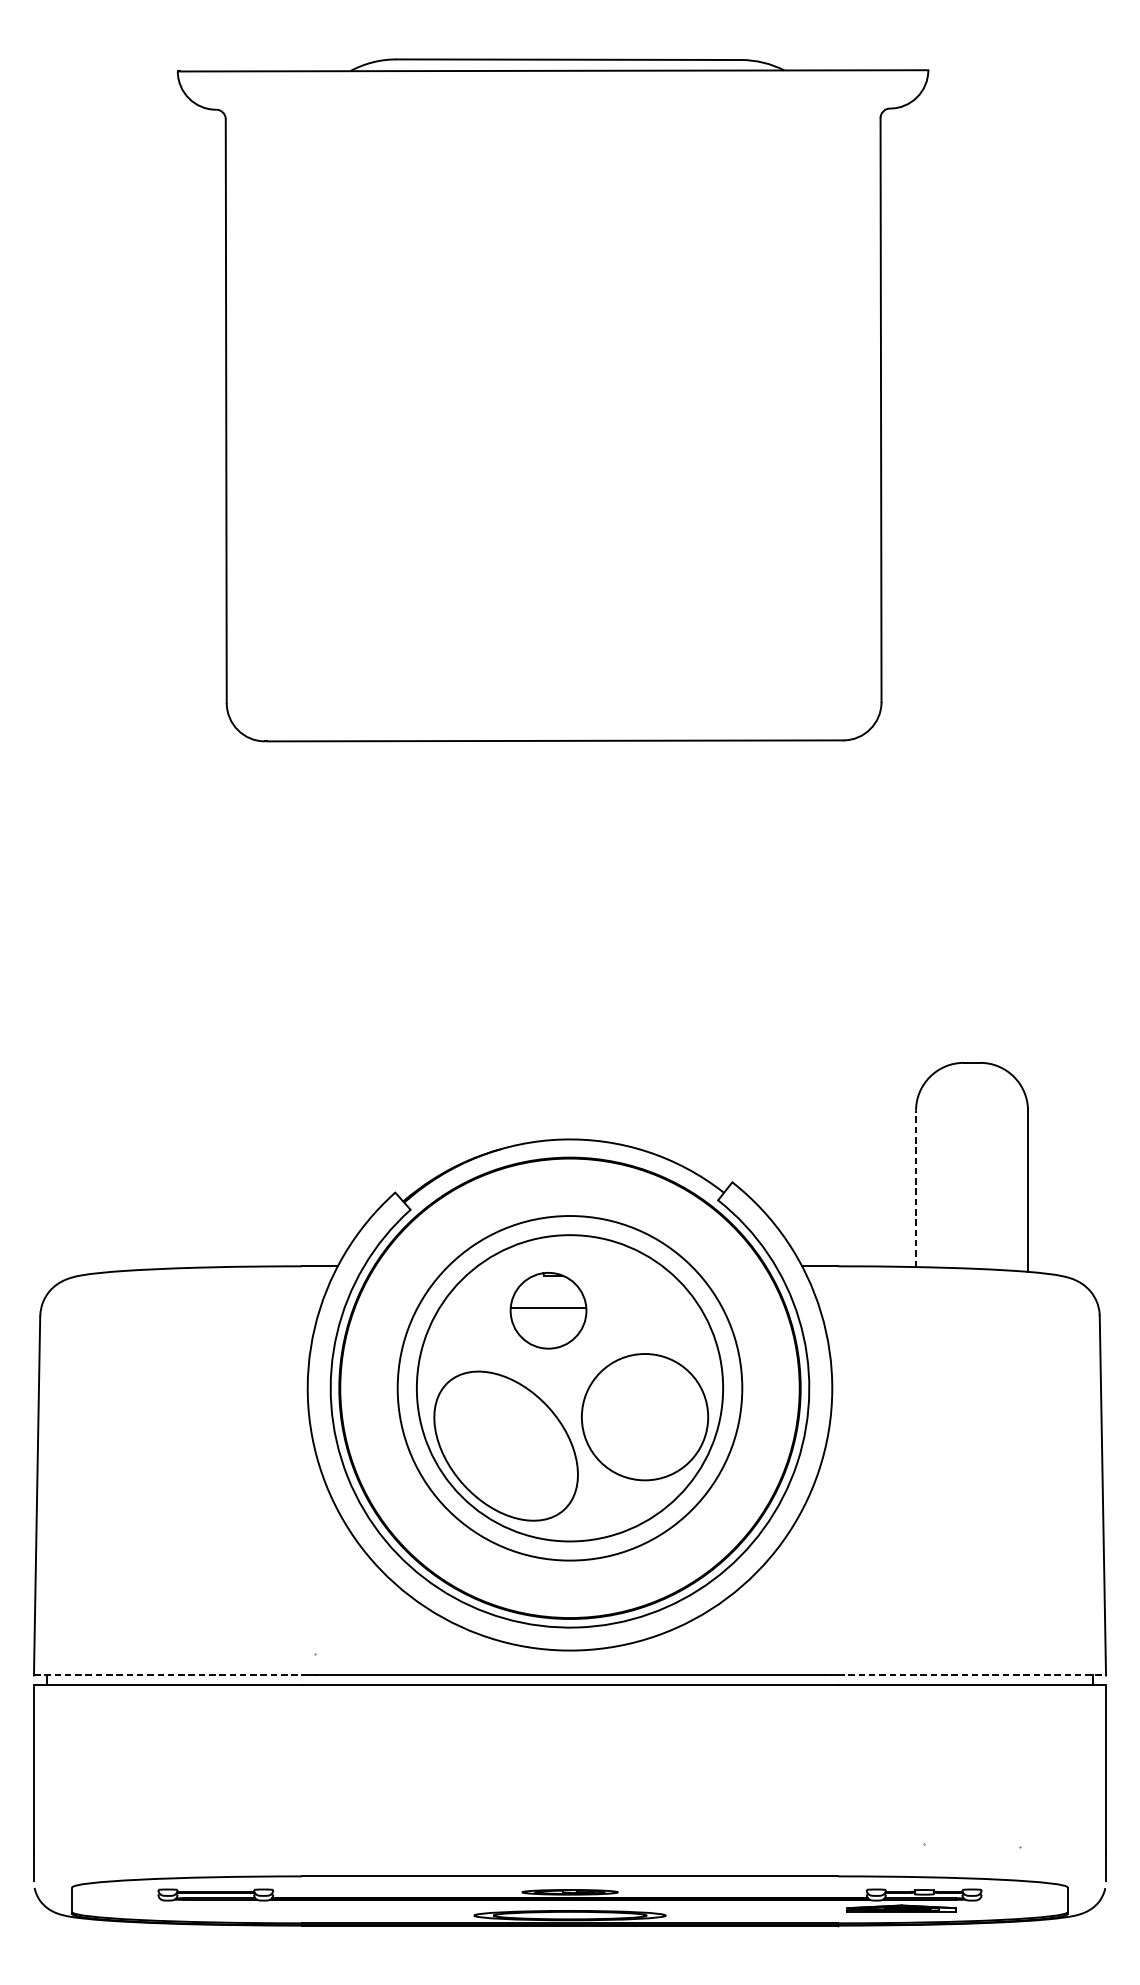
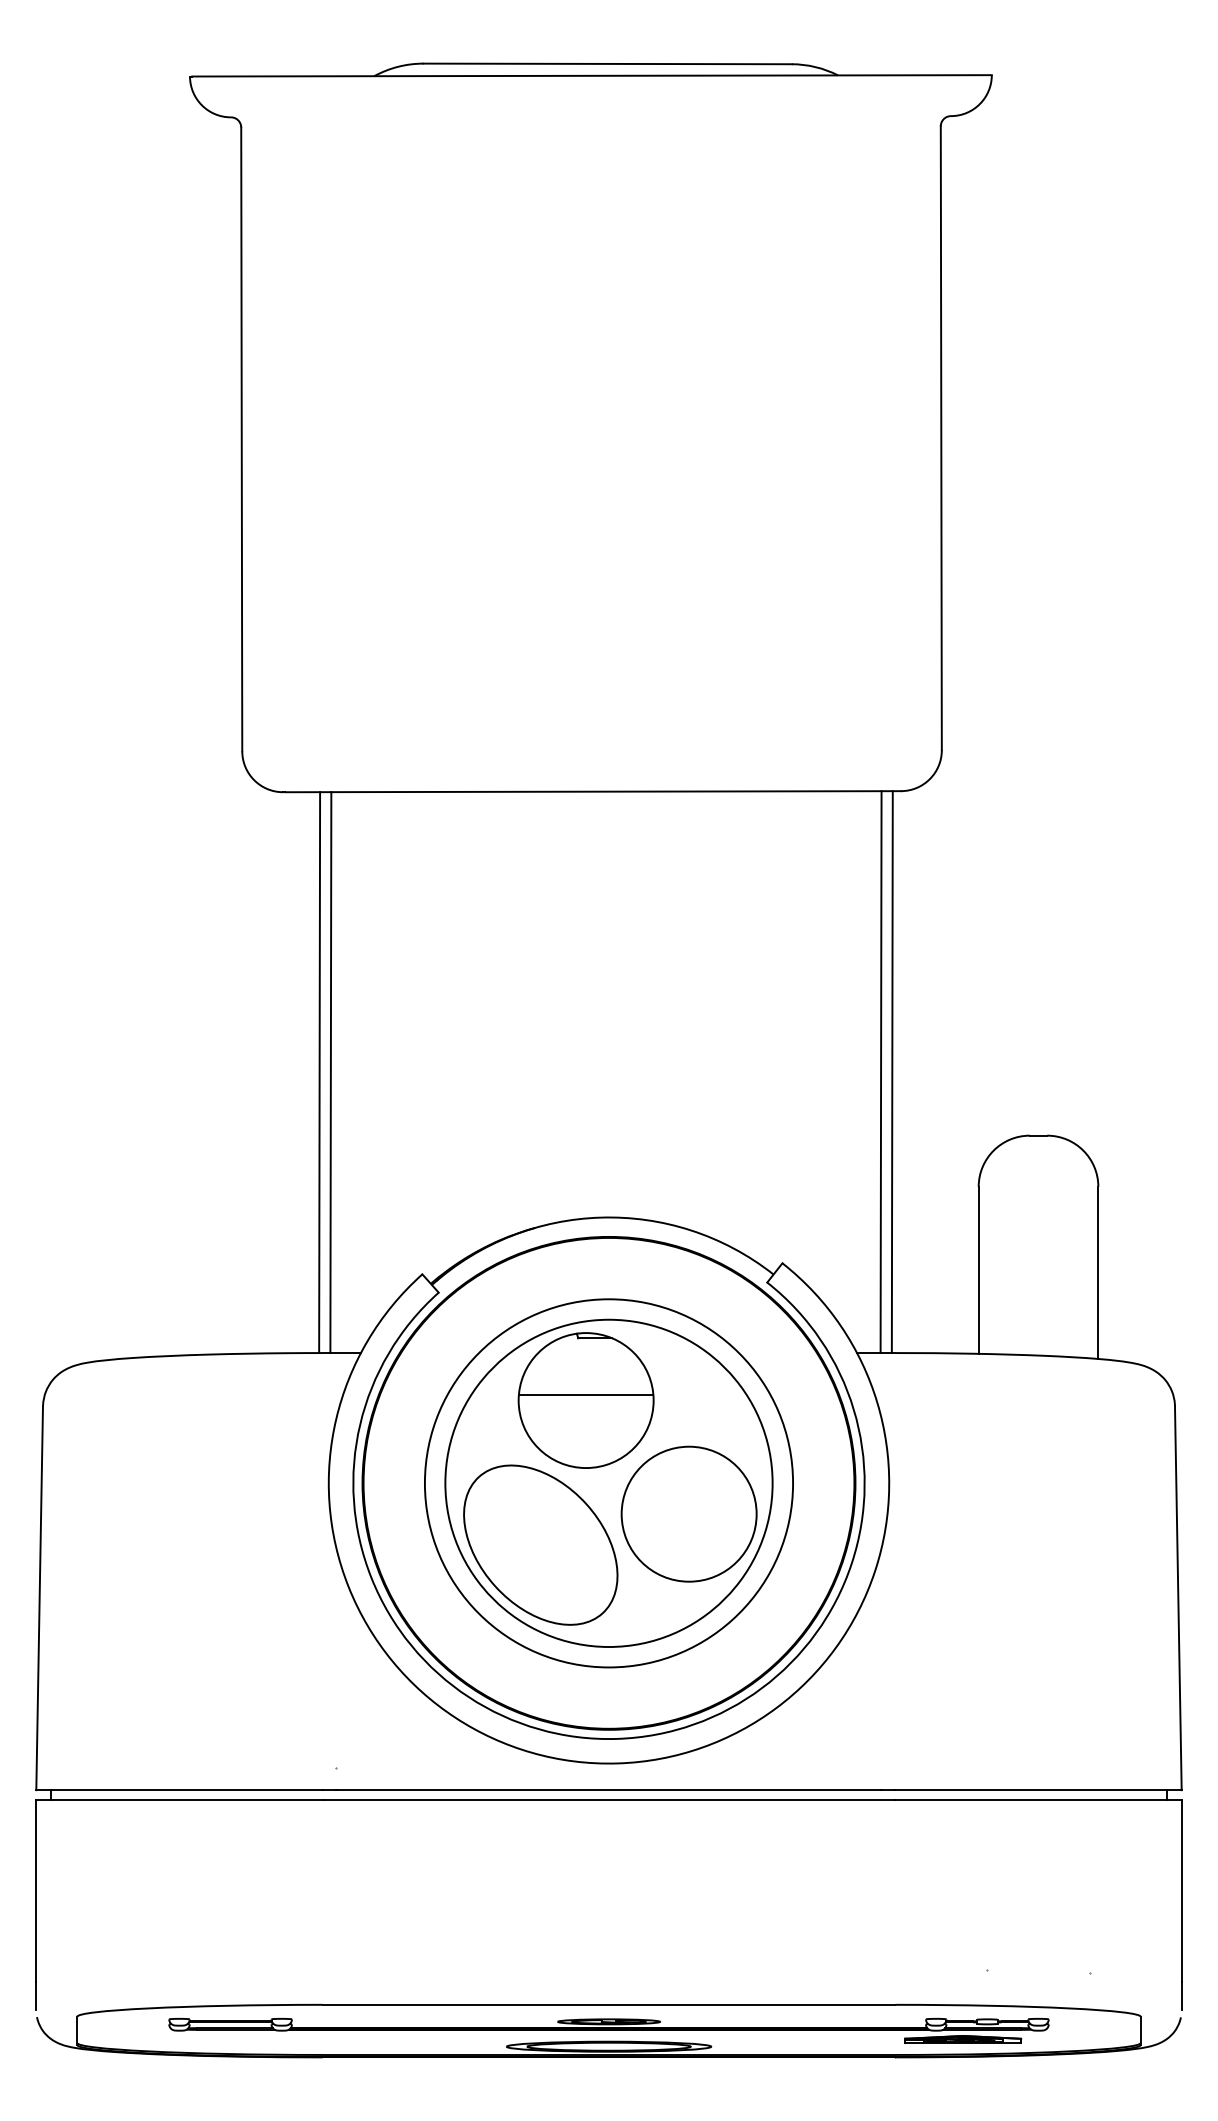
line: (299, 1003) -> (319, 1072), added
line: (309, 1003) -> (330, 1072), added
line: (824, 1003) -> (880, 1072), added
line: (834, 1003) -> (891, 1072), added
line: (915, 1189) -> (978, 1270), dashed -> solid
part: (548, 1310) -> (585, 1400), size x1.67
line: (167, 1675) -> (179, 1790), dashed -> solid
line: (972, 1675) -> (1039, 1790), dashed -> solid

